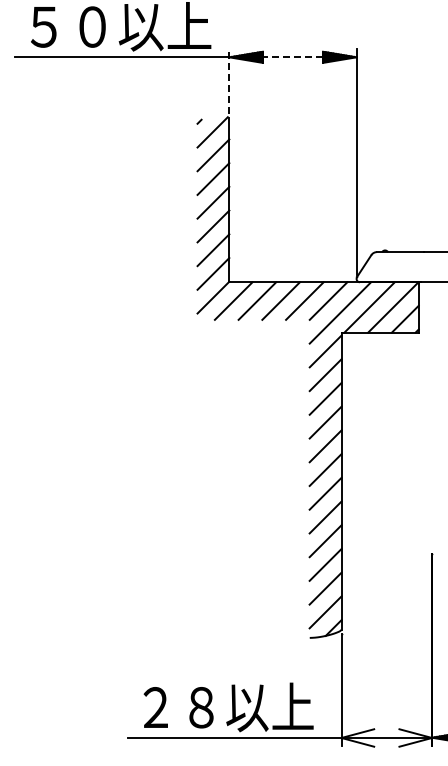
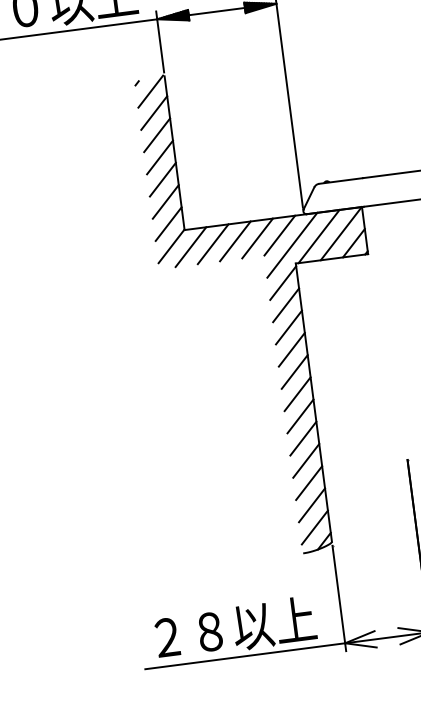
line: (292, 57) -> (216, 11), dashed -> solid
line: (229, 81) -> (160, 41), dashed -> solid

